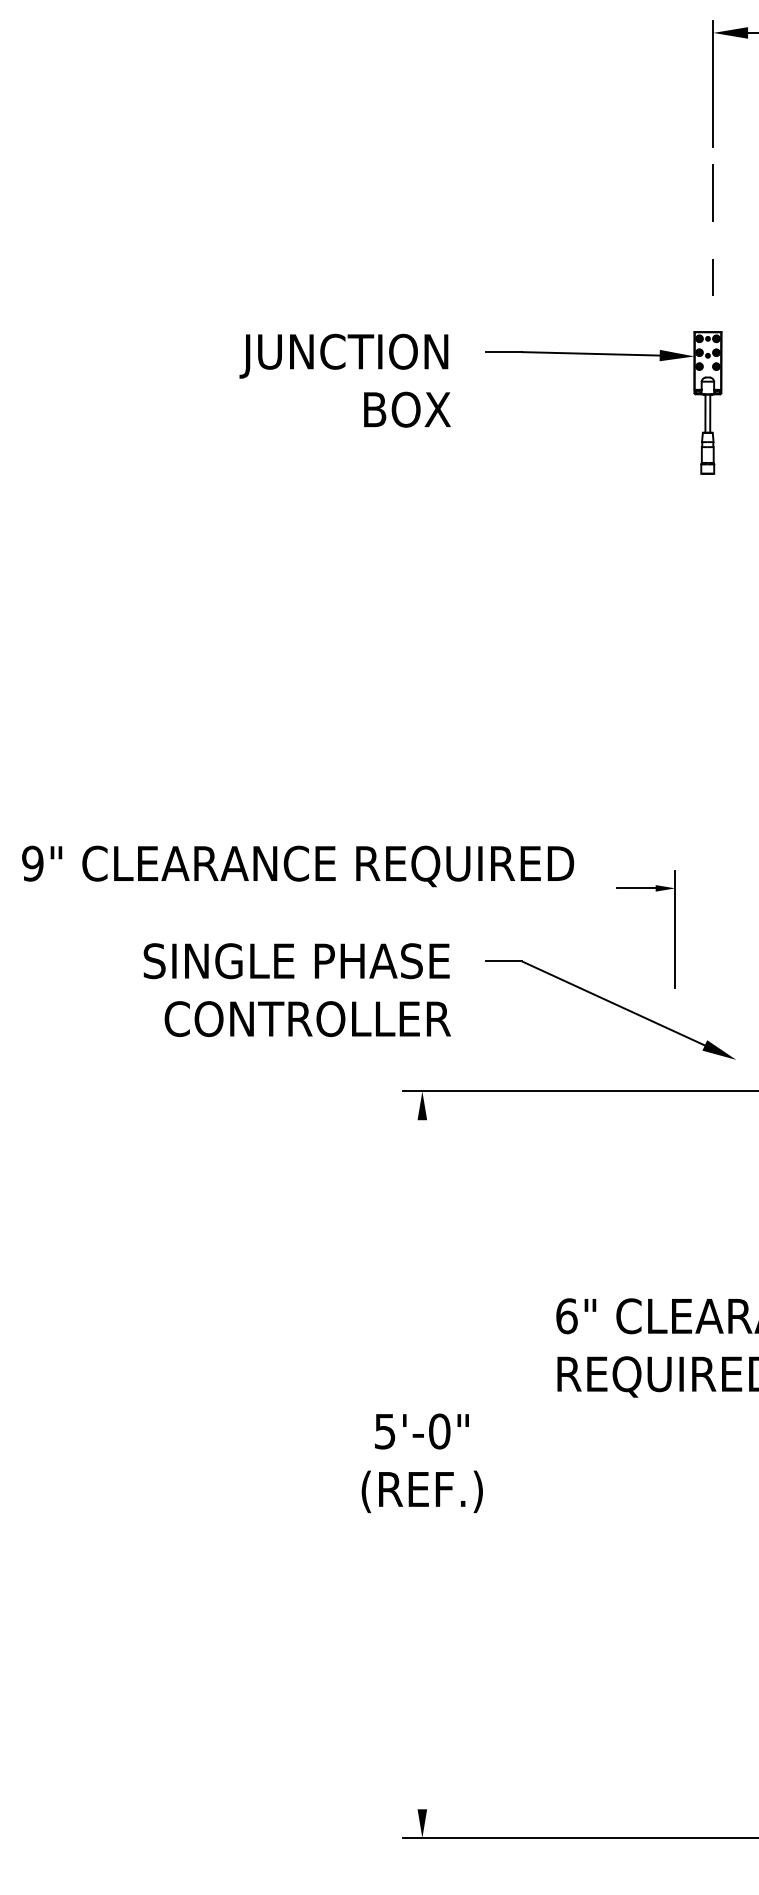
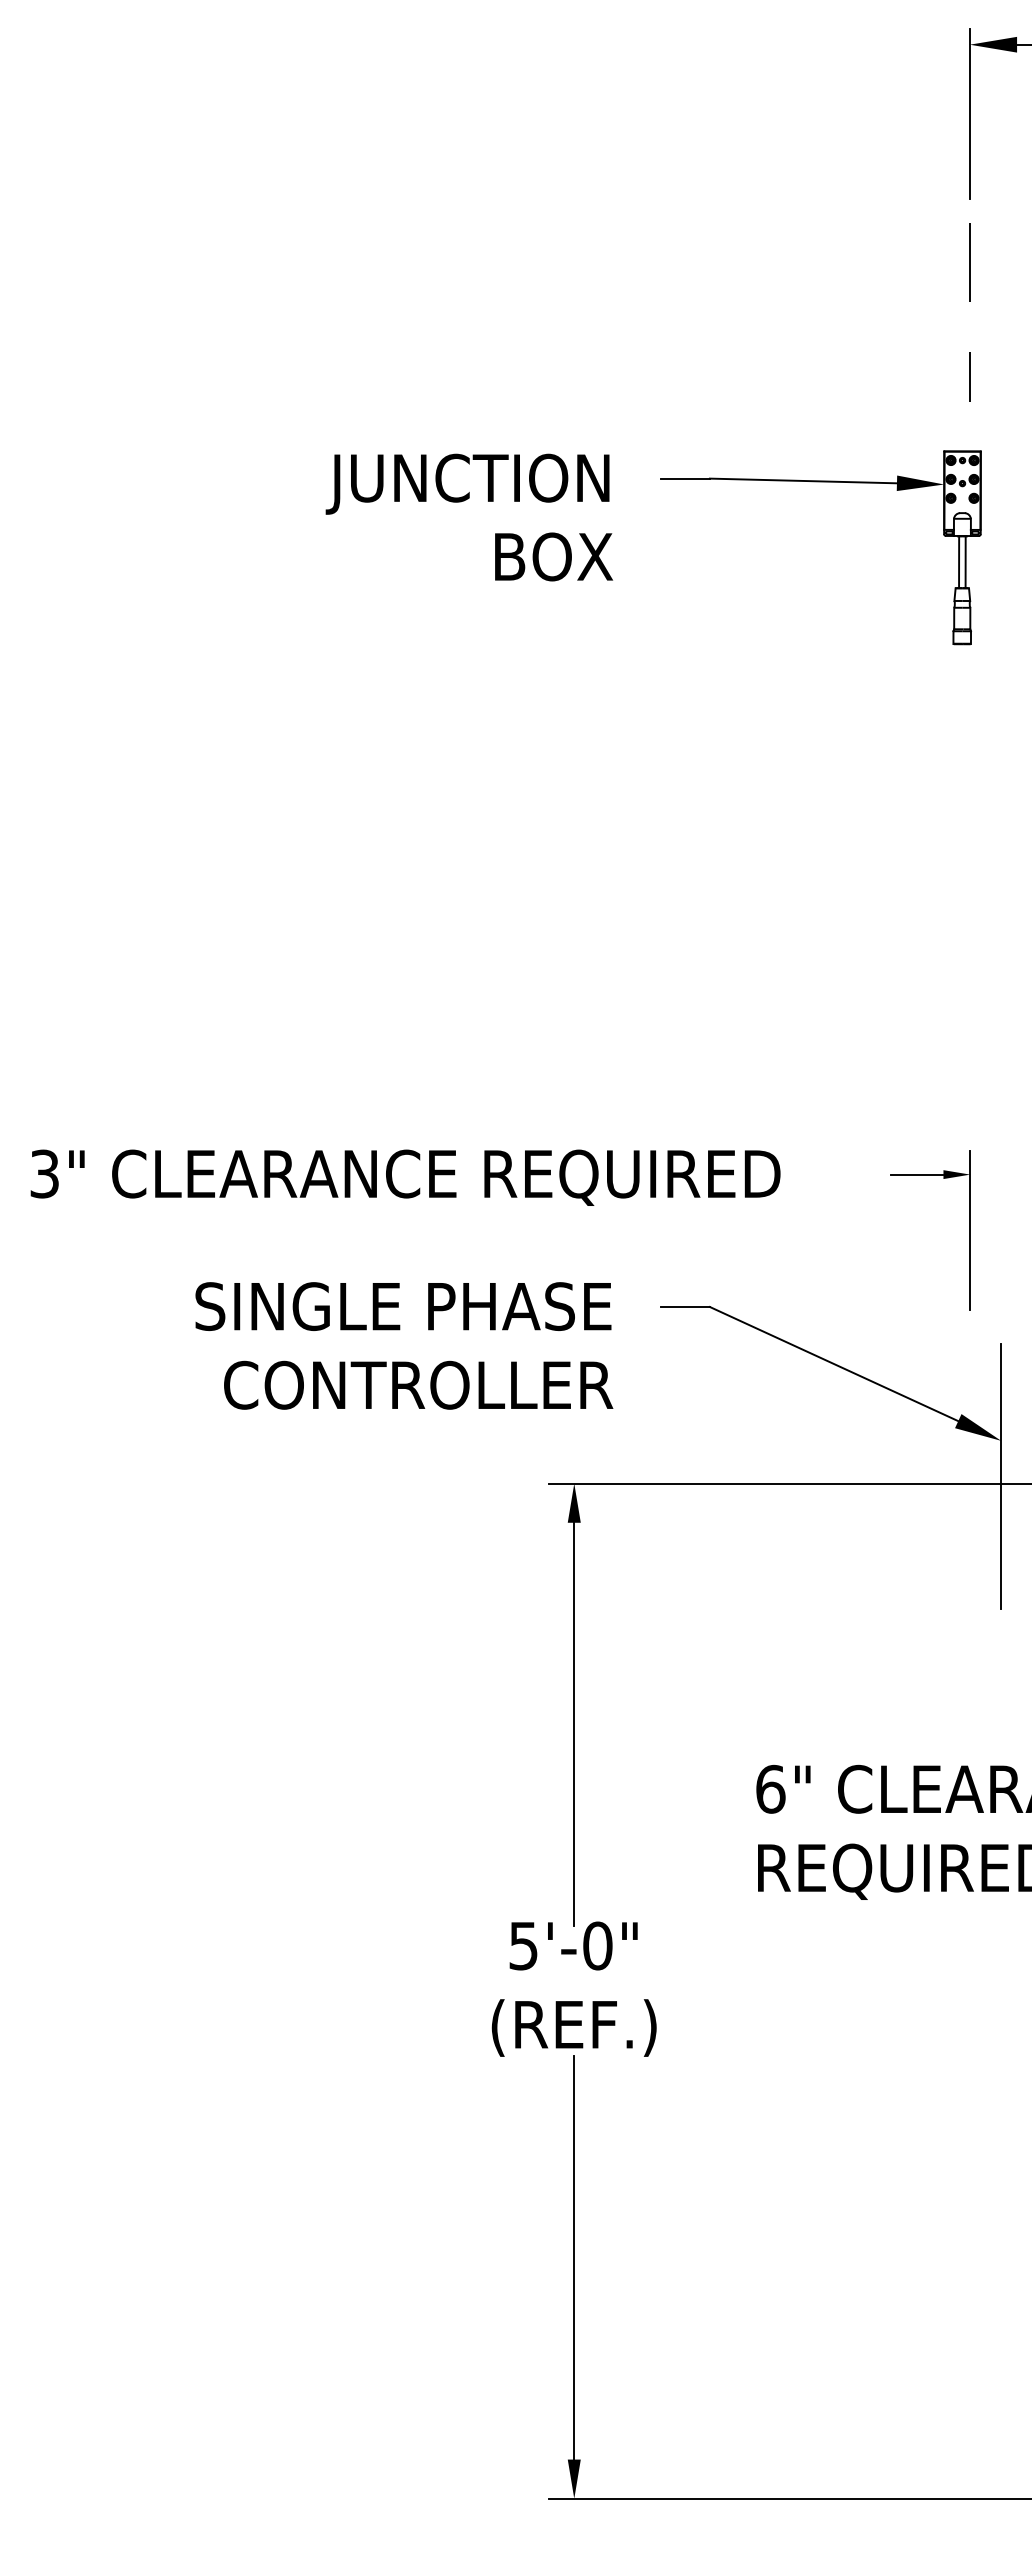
text: (32, 863) -> (44, 1173), 9" -> 3"
part: (674, 929) -> (969, 1230), moved
line: (736, 1086) -> (1001, 1476), added
line: (422, 1268) -> (574, 1724), added
line: (422, 1660) -> (574, 2257), added

